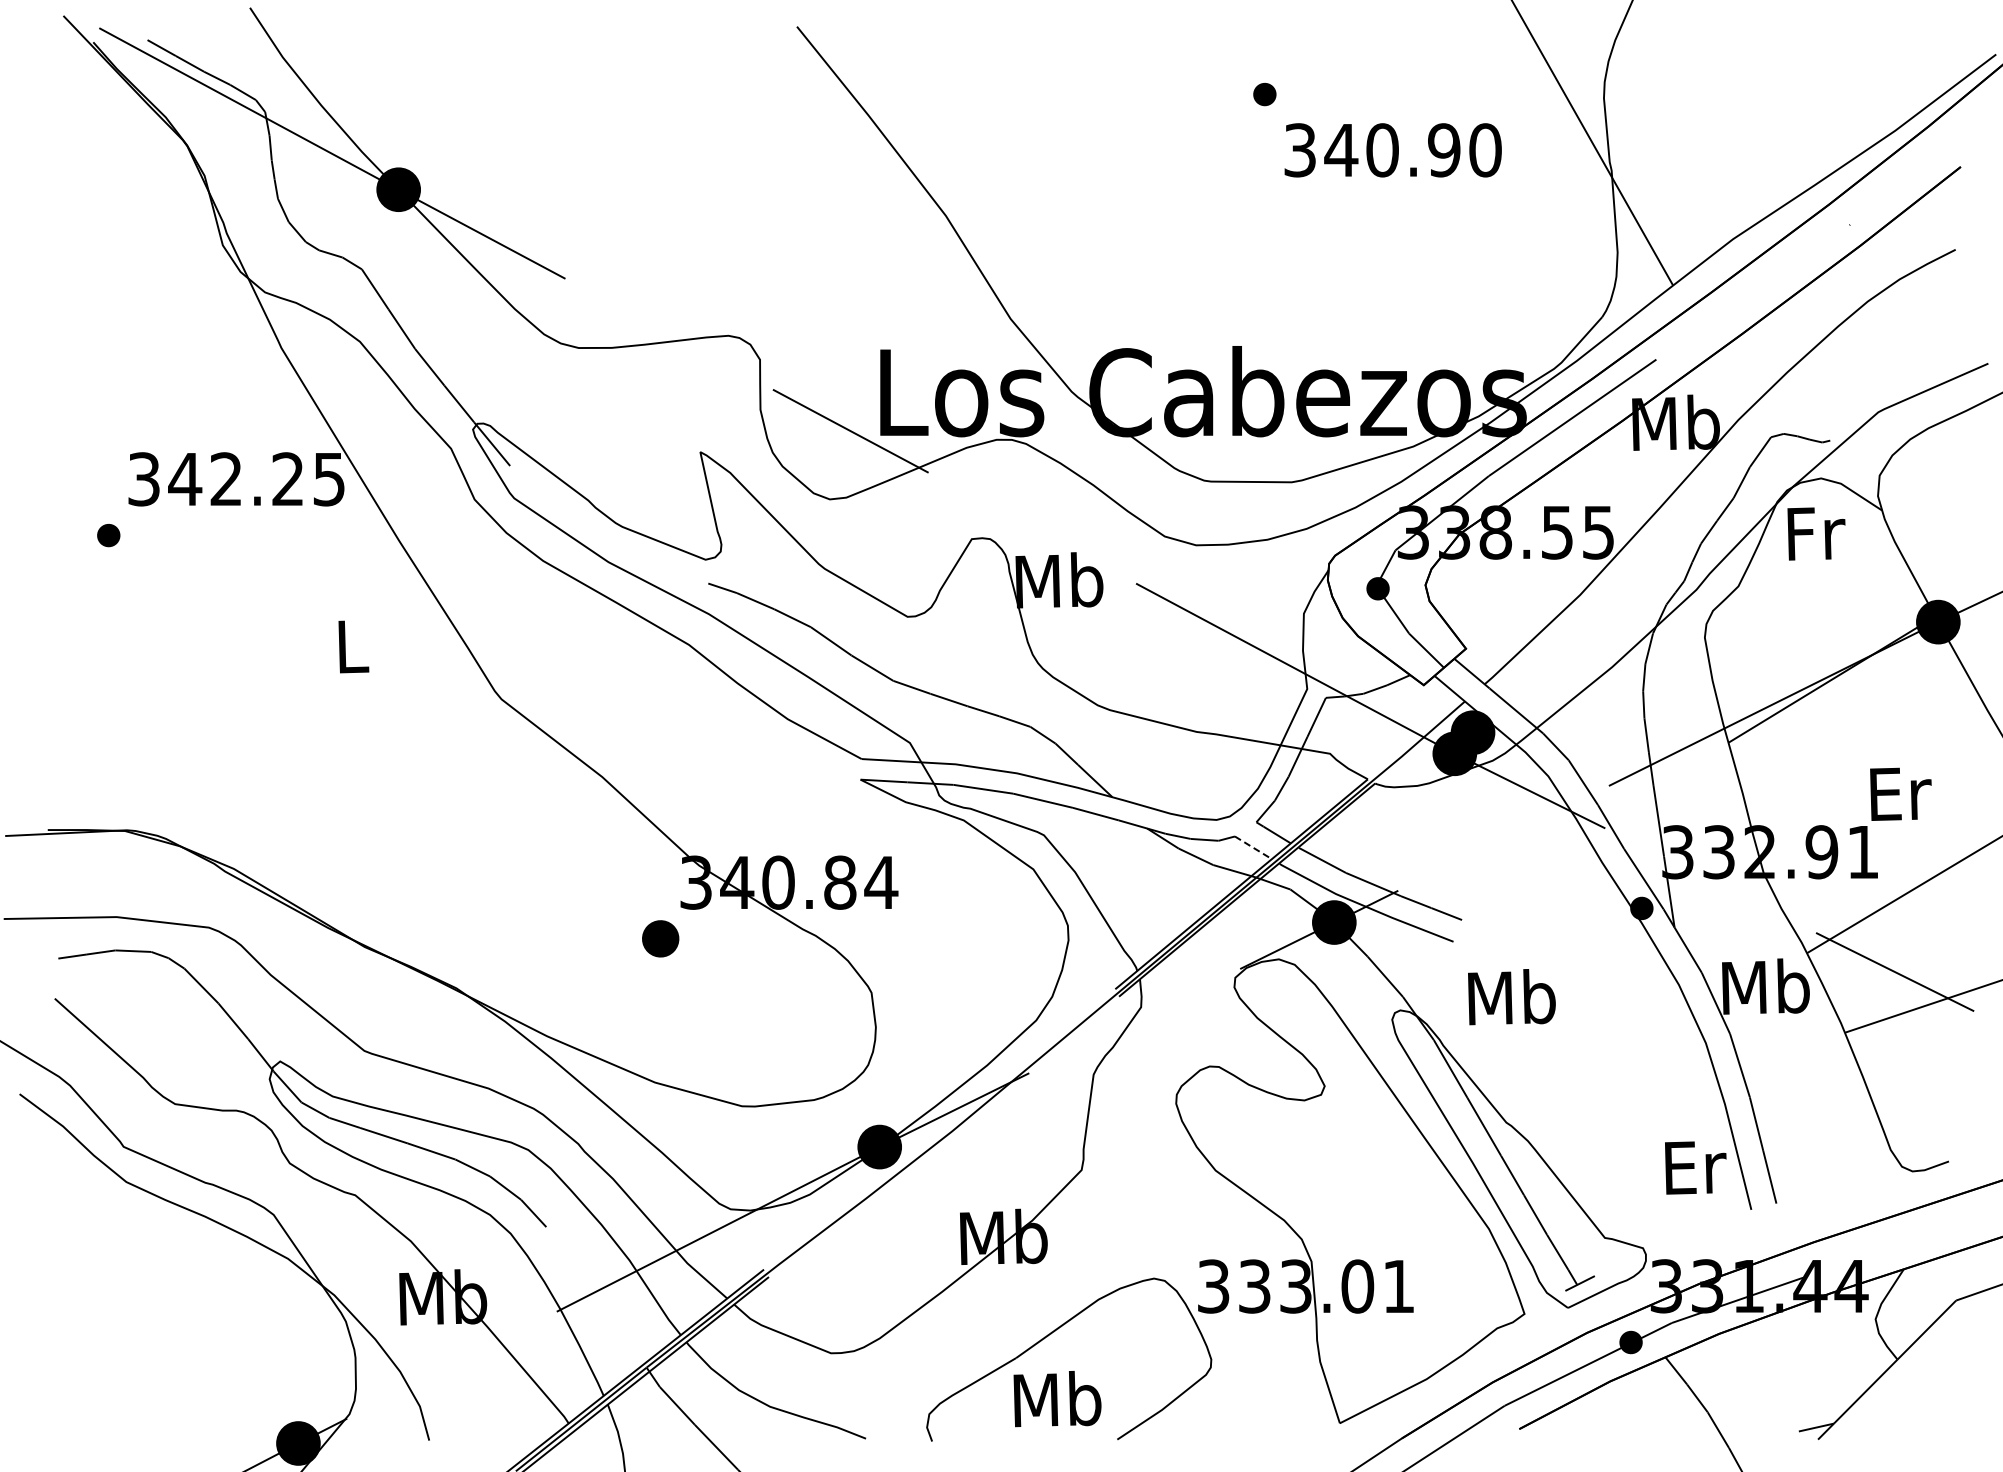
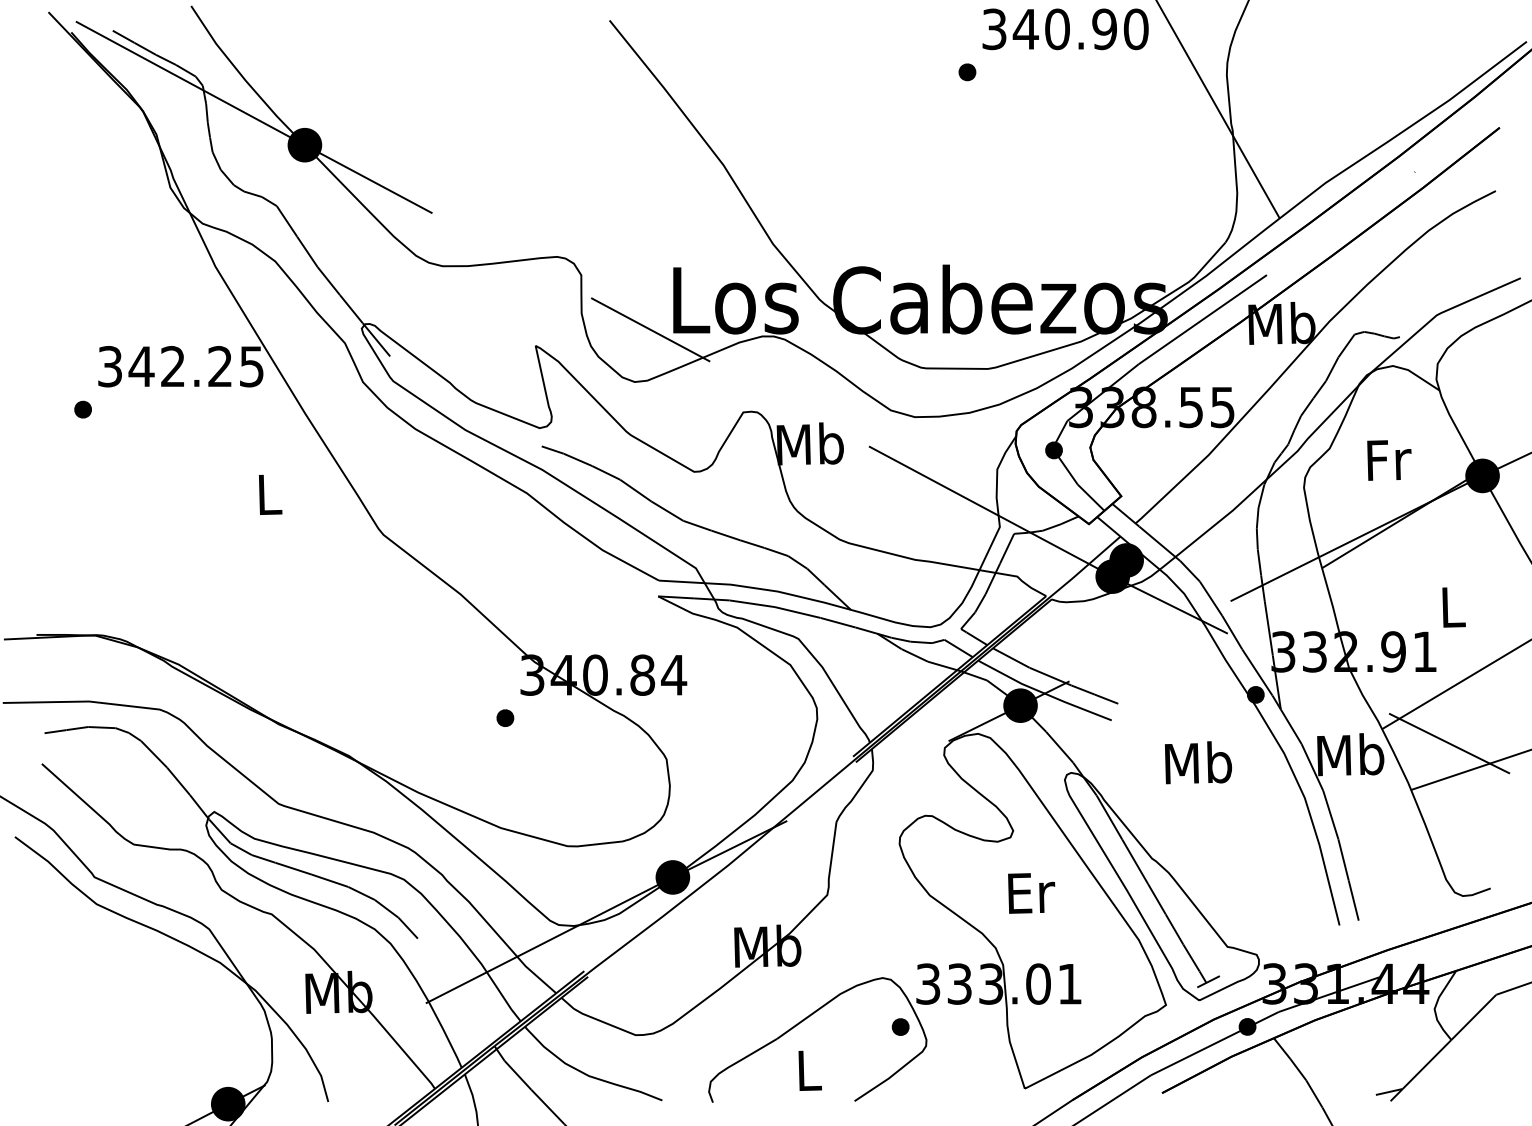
text: (1392, 150) -> (1065, 29), moved
text: (1816, 533) -> (1389, 460), moved
text: (1900, 793) -> (1453, 606), Er -> L
line: (1253, 847) -> (958, 648), dashed -> solid
part: (660, 938) -> (505, 717), size x0.62
text: (1511, 997) -> (1198, 763), moved
text: (1695, 1167) -> (1031, 893), moved
part: (1177, 1342) -> (900, 1026), added
text: (1057, 1399) -> (808, 1070), Mb -> L

